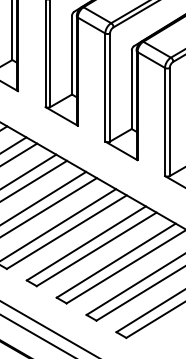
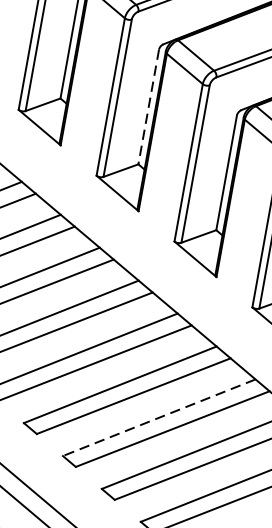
line: (72, 55) -> (149, 107), solid -> dashed
line: (115, 260) -> (158, 417), solid -> dashed

